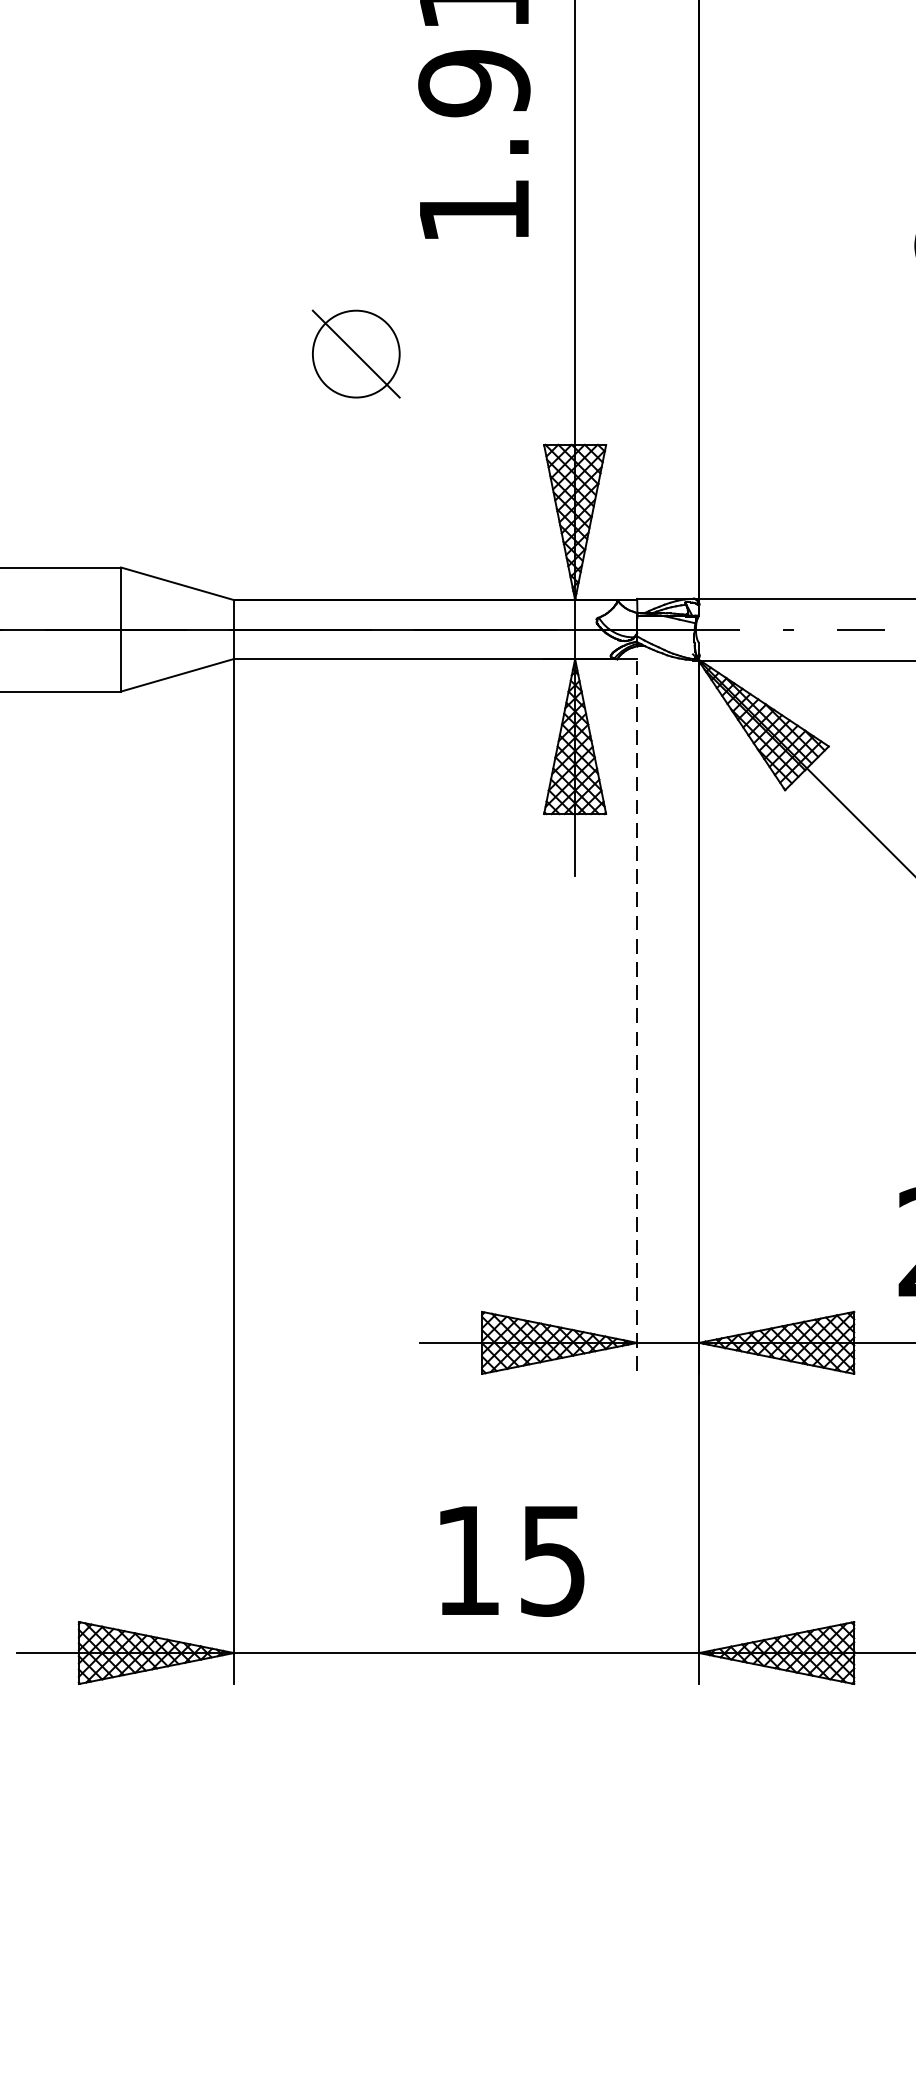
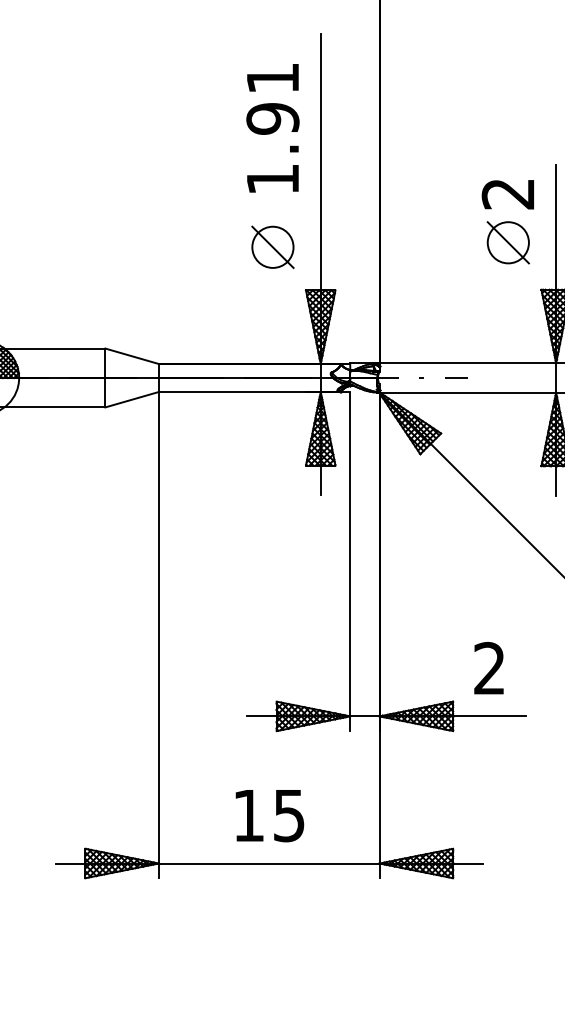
part: (355, 352) -> (272, 246), moved
line: (637, 1018) -> (350, 562), dashed -> solid
text: (511, 1562) -> (269, 816), moved

